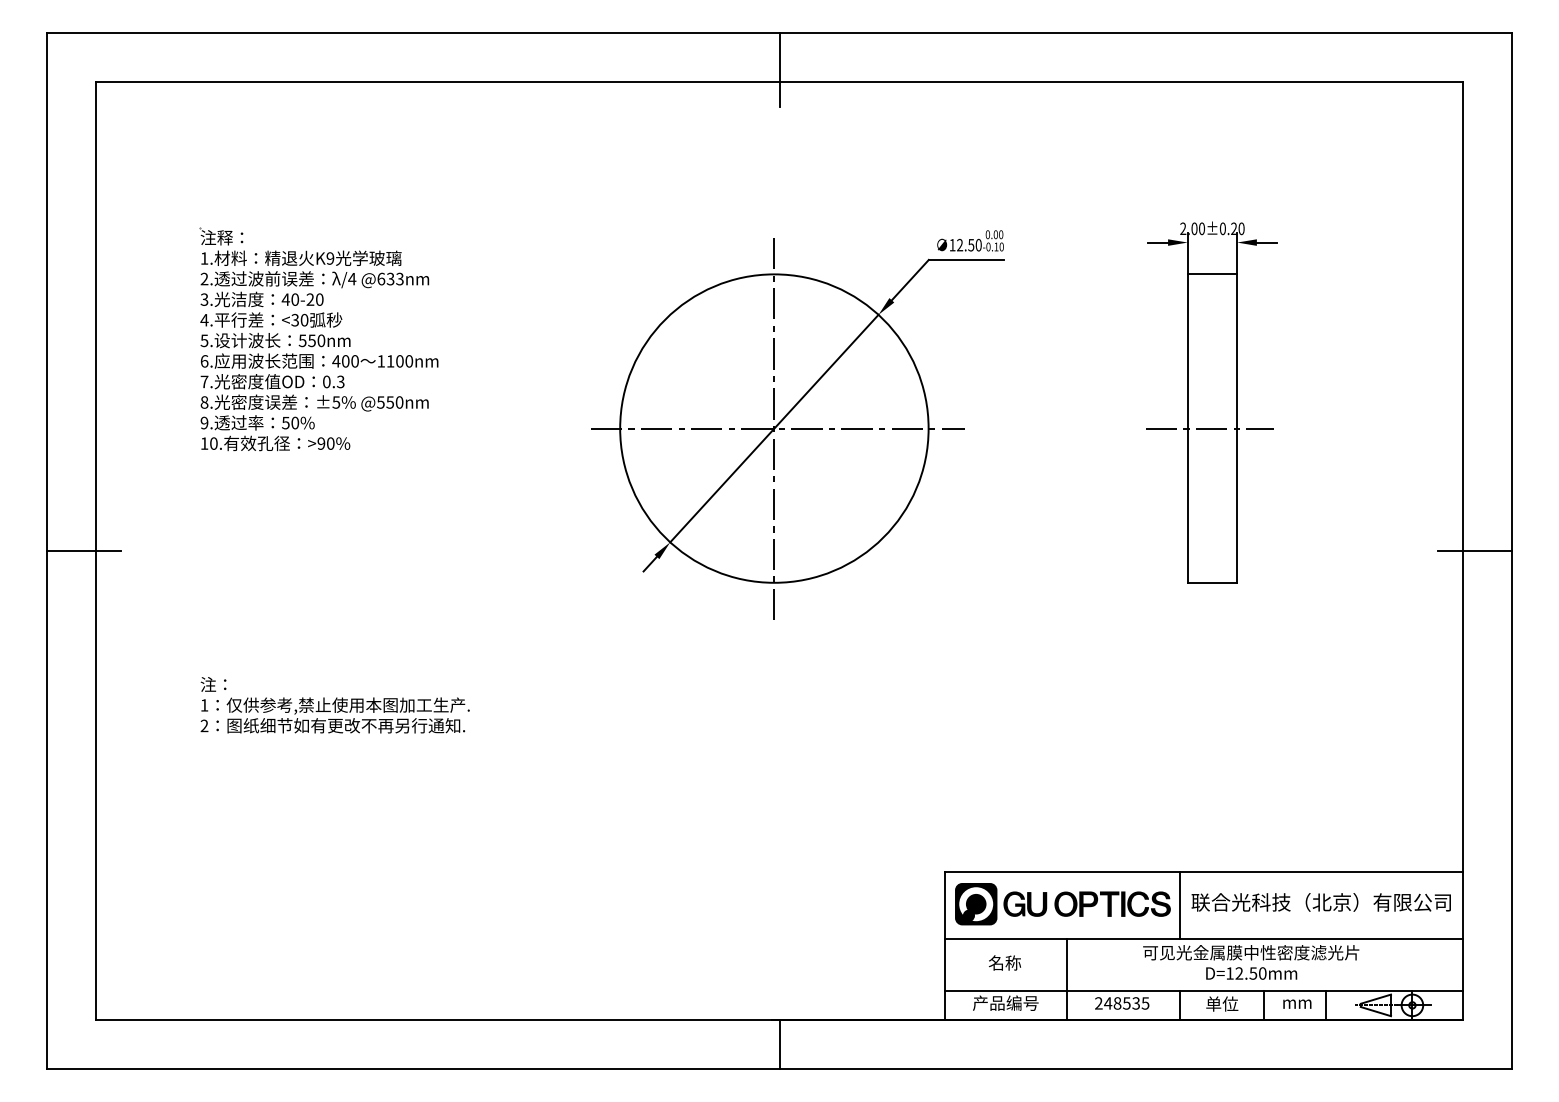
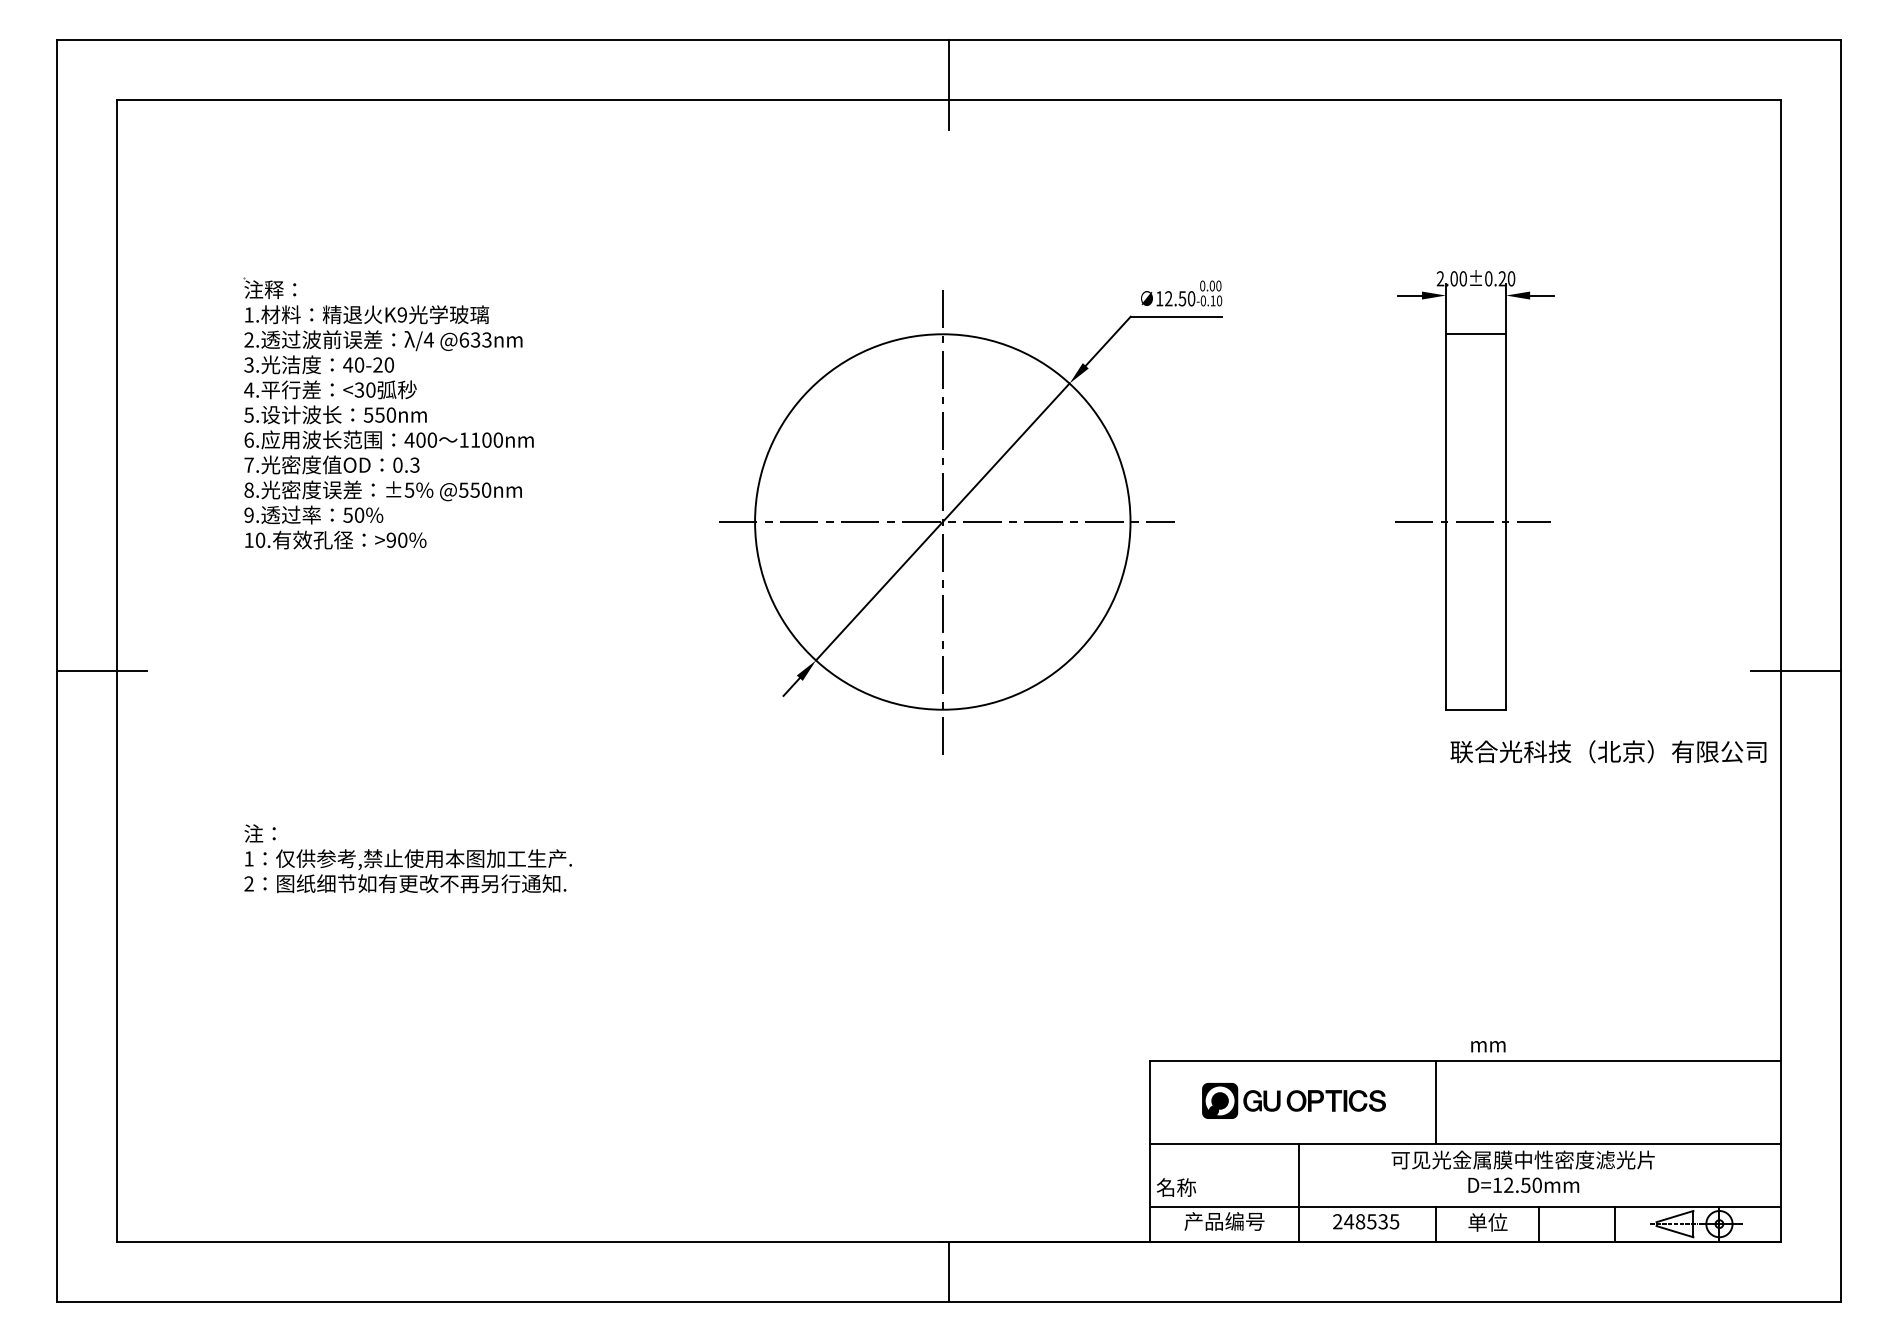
text: (1321, 902) -> (1608, 751), moved
part: (1062, 903) -> (1293, 1100), size x0.7
text: (1005, 962) -> (1176, 1187), moved
text: (1297, 1004) -> (1488, 1046), moved

